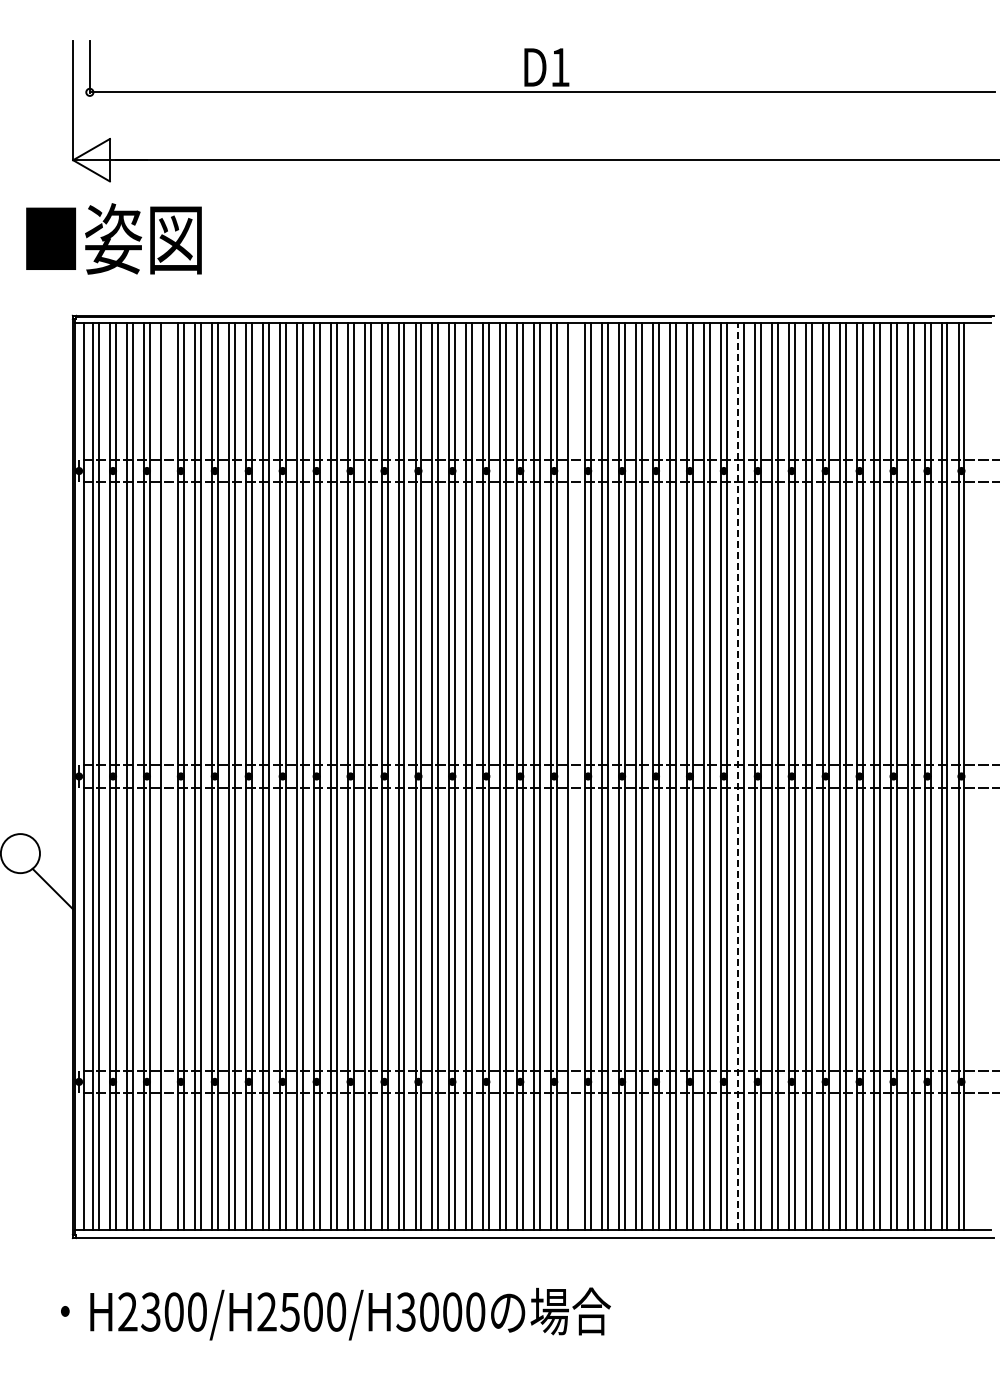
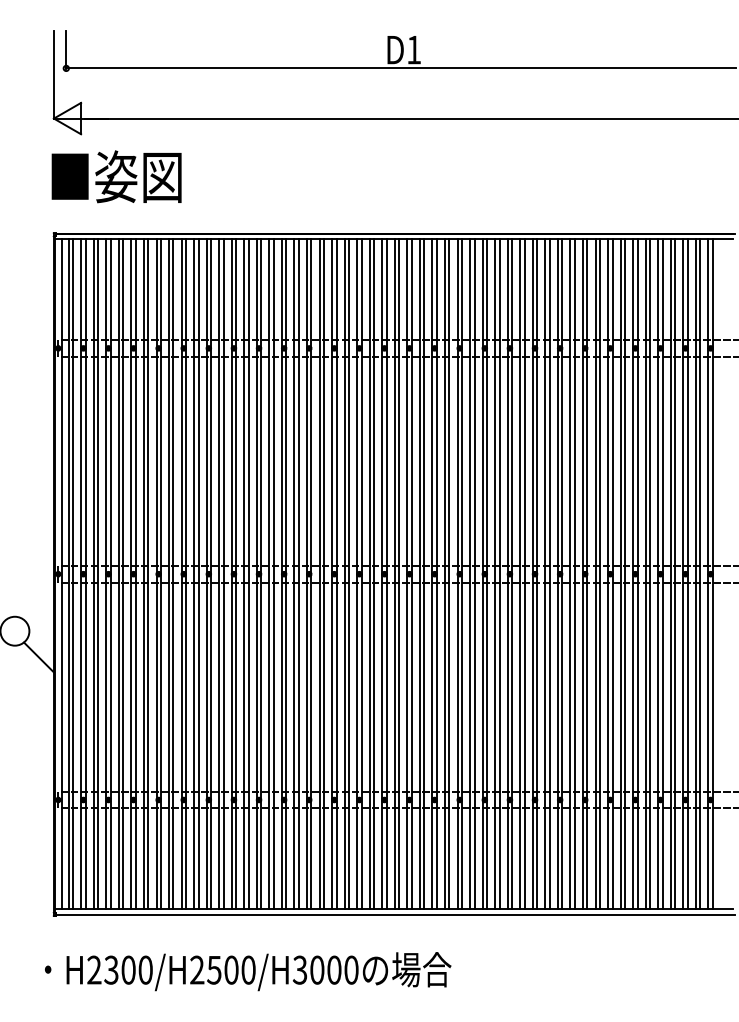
text: (113, 238) -> (116, 176), moved
line: (166, 776) -> (122, 574), added
line: (574, 776) -> (424, 574), added
line: (737, 776) -> (545, 574), dashed -> solid

